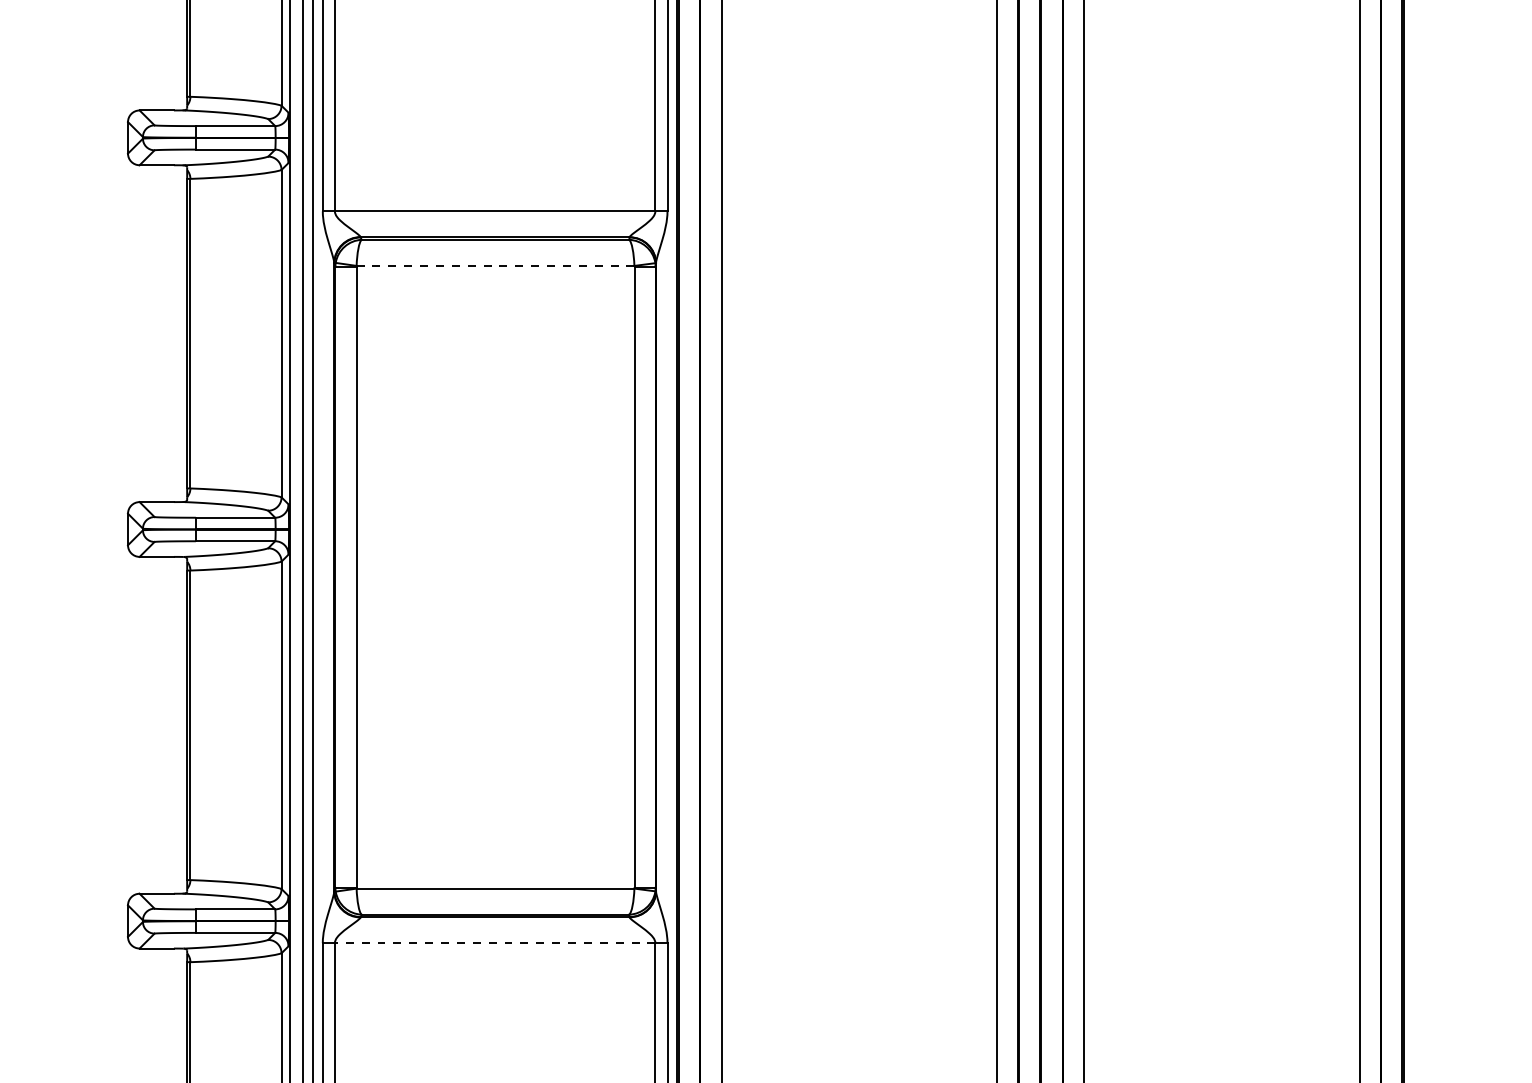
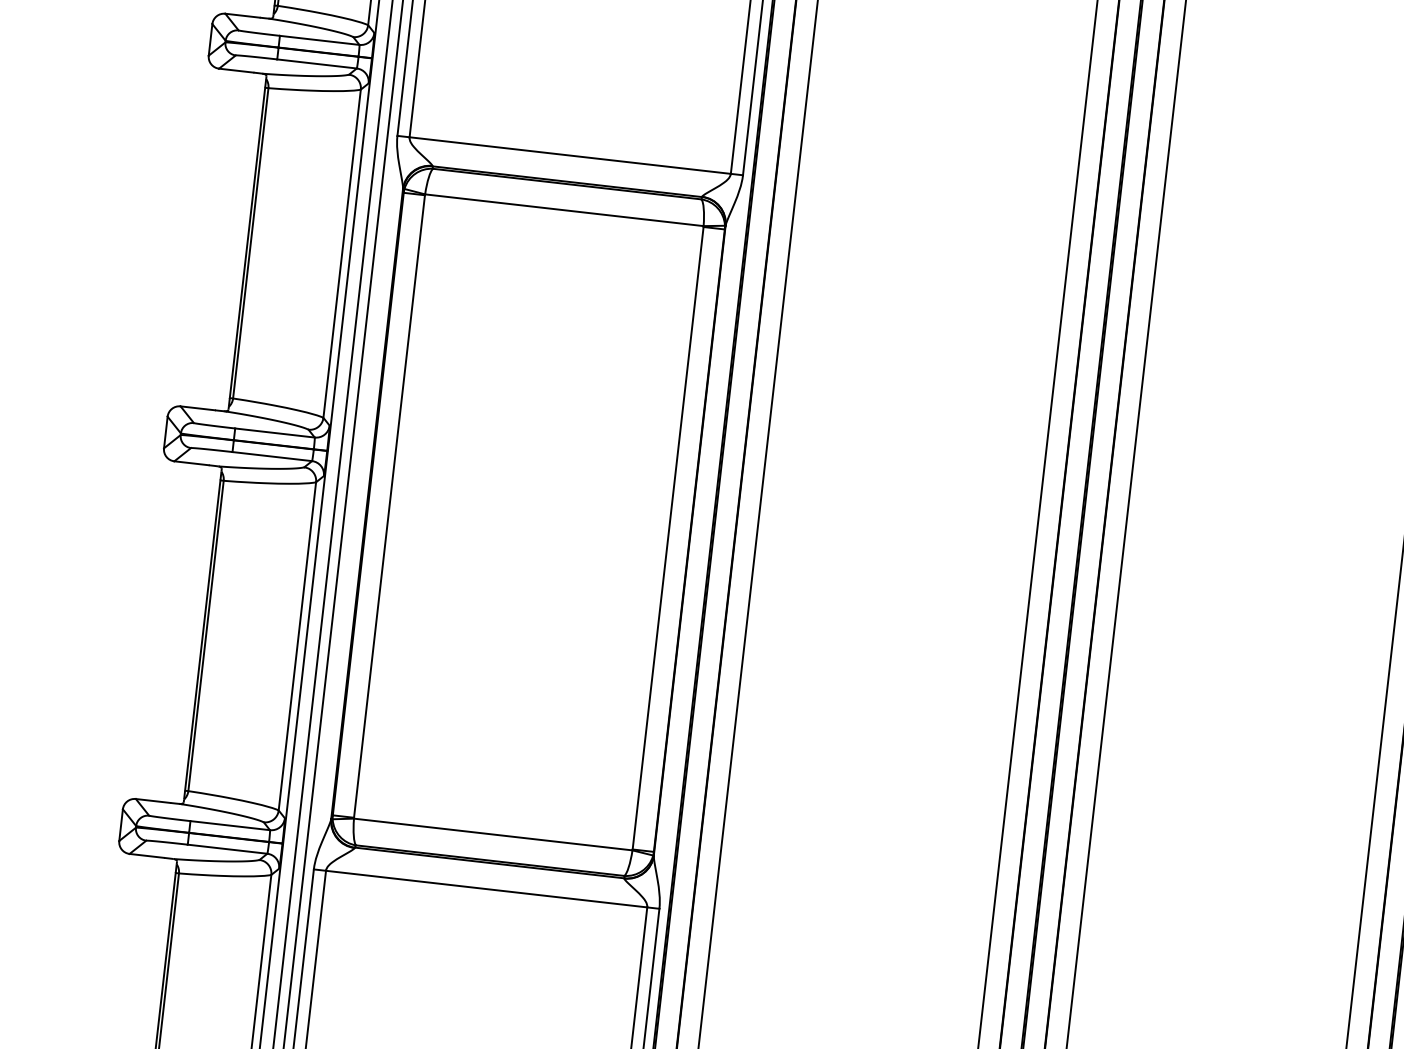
line: (495, 265) -> (564, 209), dashed -> solid
line: (494, 943) -> (485, 889), dashed -> solid

